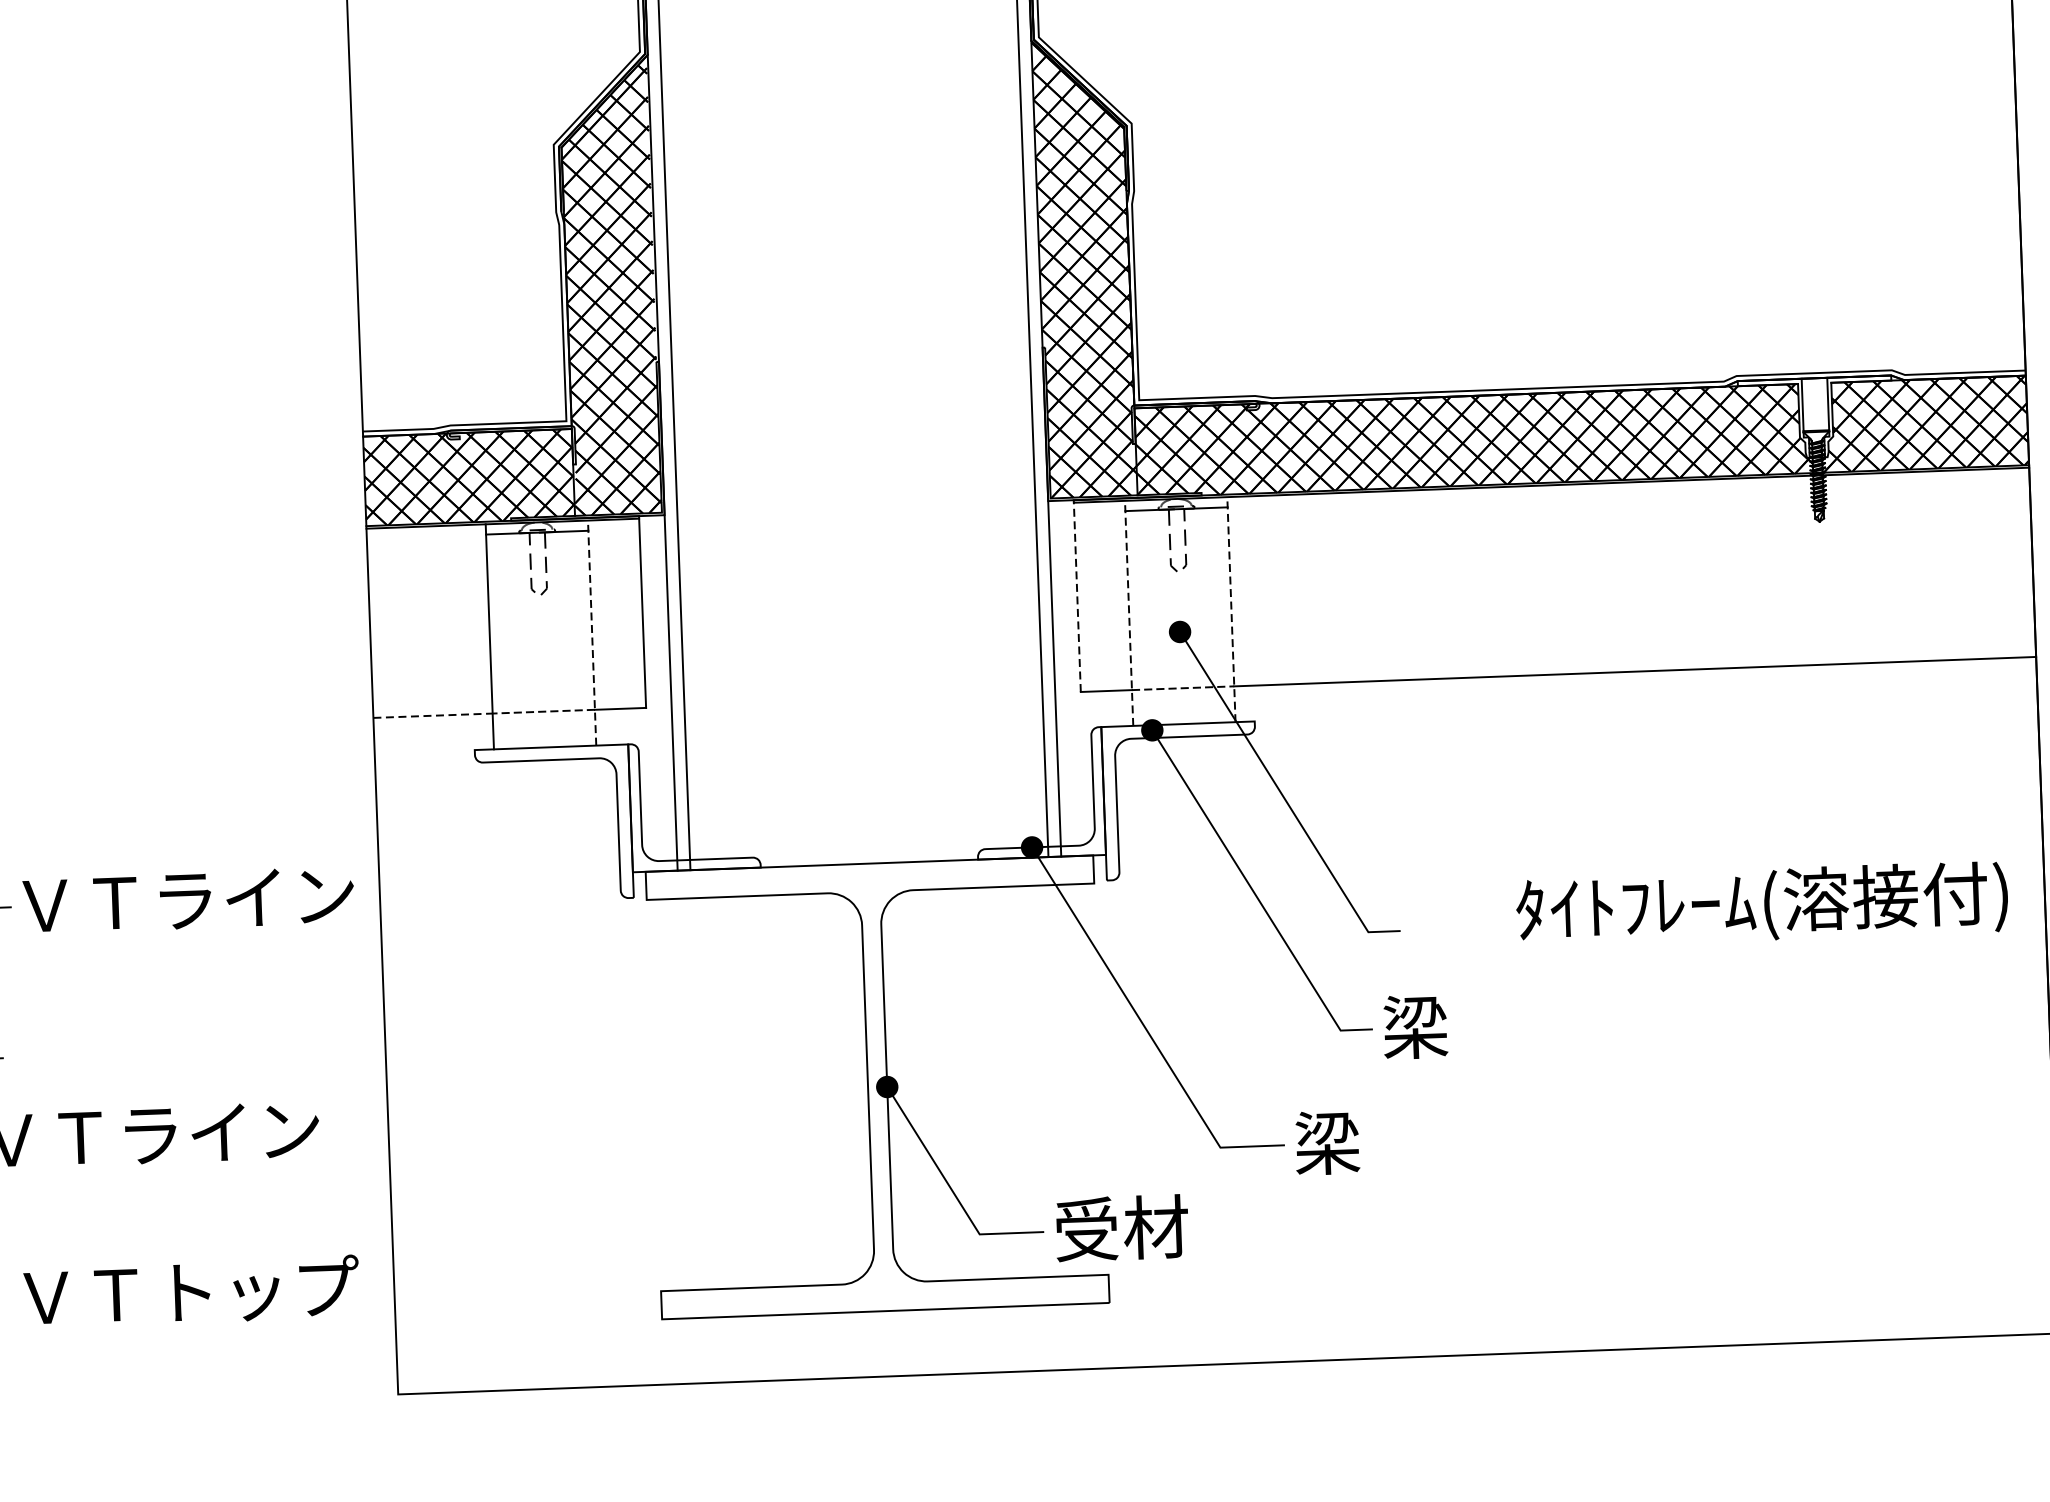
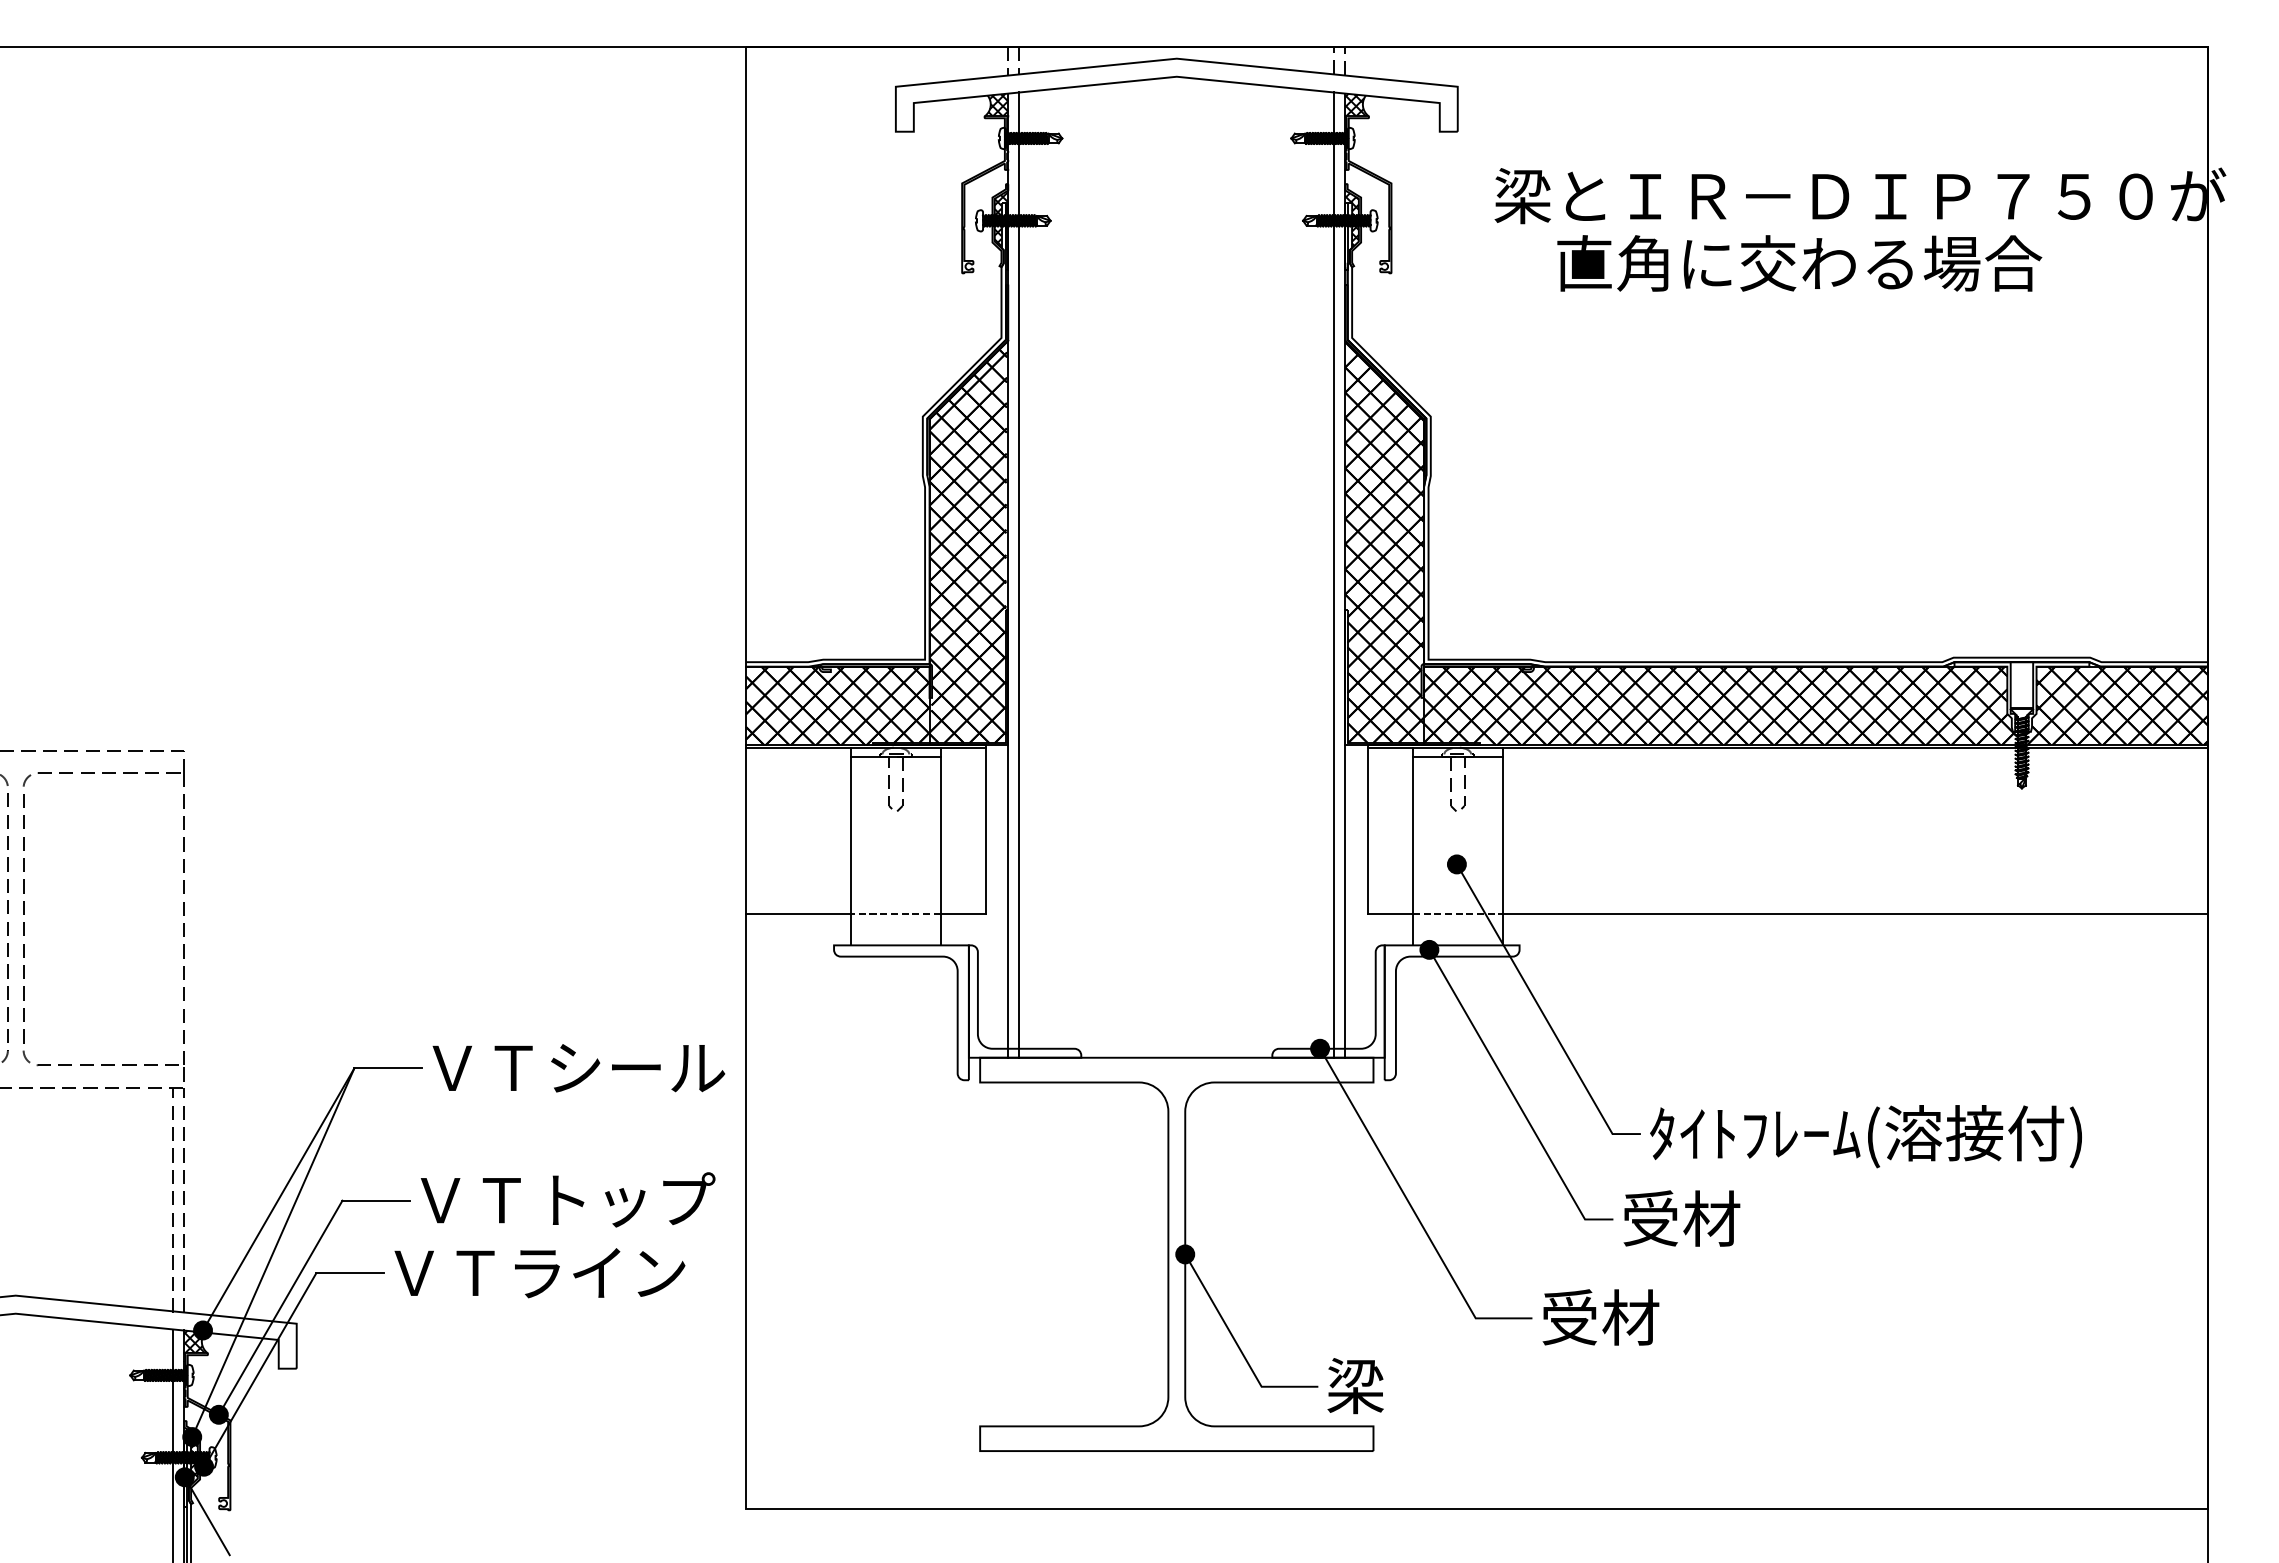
line: (1076, 595) -> (1367, 829), dashed -> solid
line: (1231, 609) -> (1502, 846), dashed -> solid
line: (1128, 613) -> (1412, 846), dashed -> solid
line: (591, 633) -> (940, 846), dashed -> solid
line: (434, 715) -> (799, 913), dashed -> solid
text: (257, 898) -> (638, 1068), ＶＴライン -> ＶＴシール
text: (1761, 904) -> (1865, 1136), moved
text: (1450, 1025) -> (1681, 1218), 梁 -> 受材
text: (1362, 1141) -> (1600, 1317), 梁 -> 受材
text: (1121, 1227) -> (1386, 1385), 受材 -> 梁
text: (192, 1291) -> (568, 1199), moved

